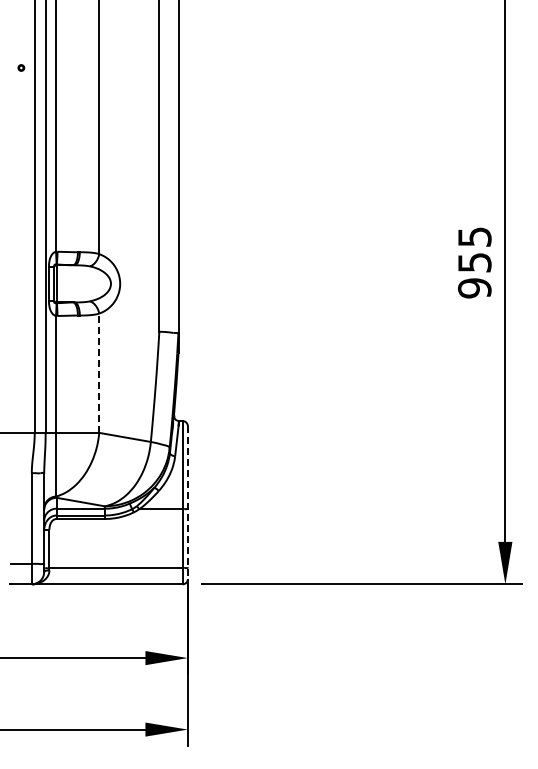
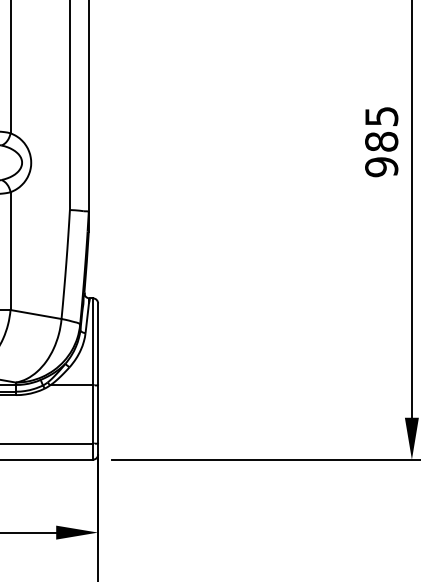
text: (474, 262) -> (381, 141), 955 -> 985
line: (99, 373) -> (10, 251), dashed -> solid
line: (187, 503) -> (97, 379), dashed -> solid

